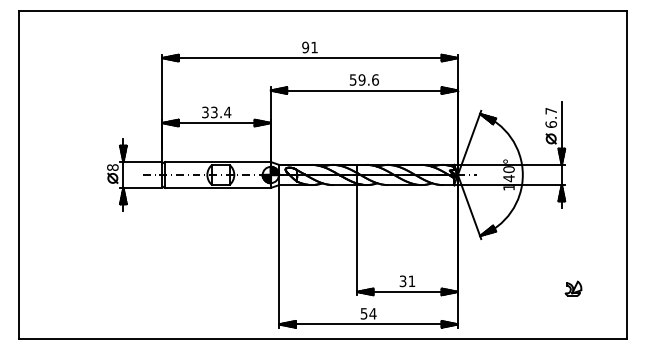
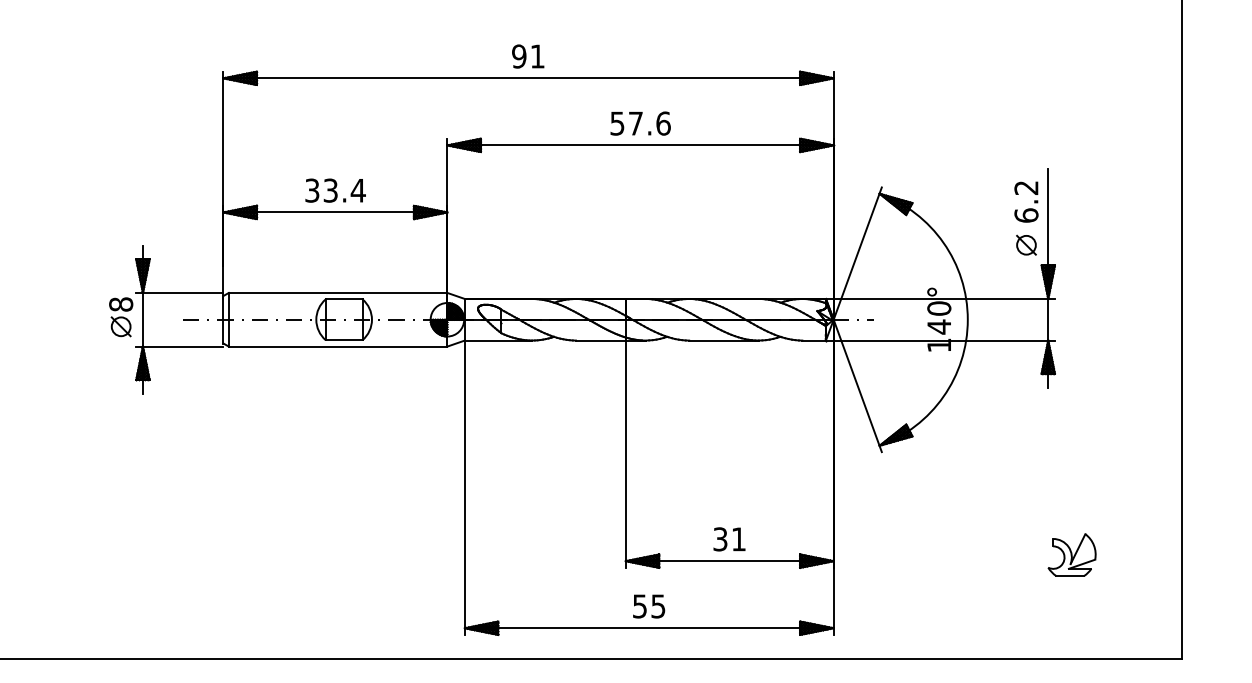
text: (361, 79) -> (634, 122), 59.6 -> 57.6
text: (550, 111) -> (1024, 188), 6.7 -> 6.2
part: (573, 288) -> (1072, 554), size x1.43
text: (372, 313) -> (657, 605), 54 -> 55

